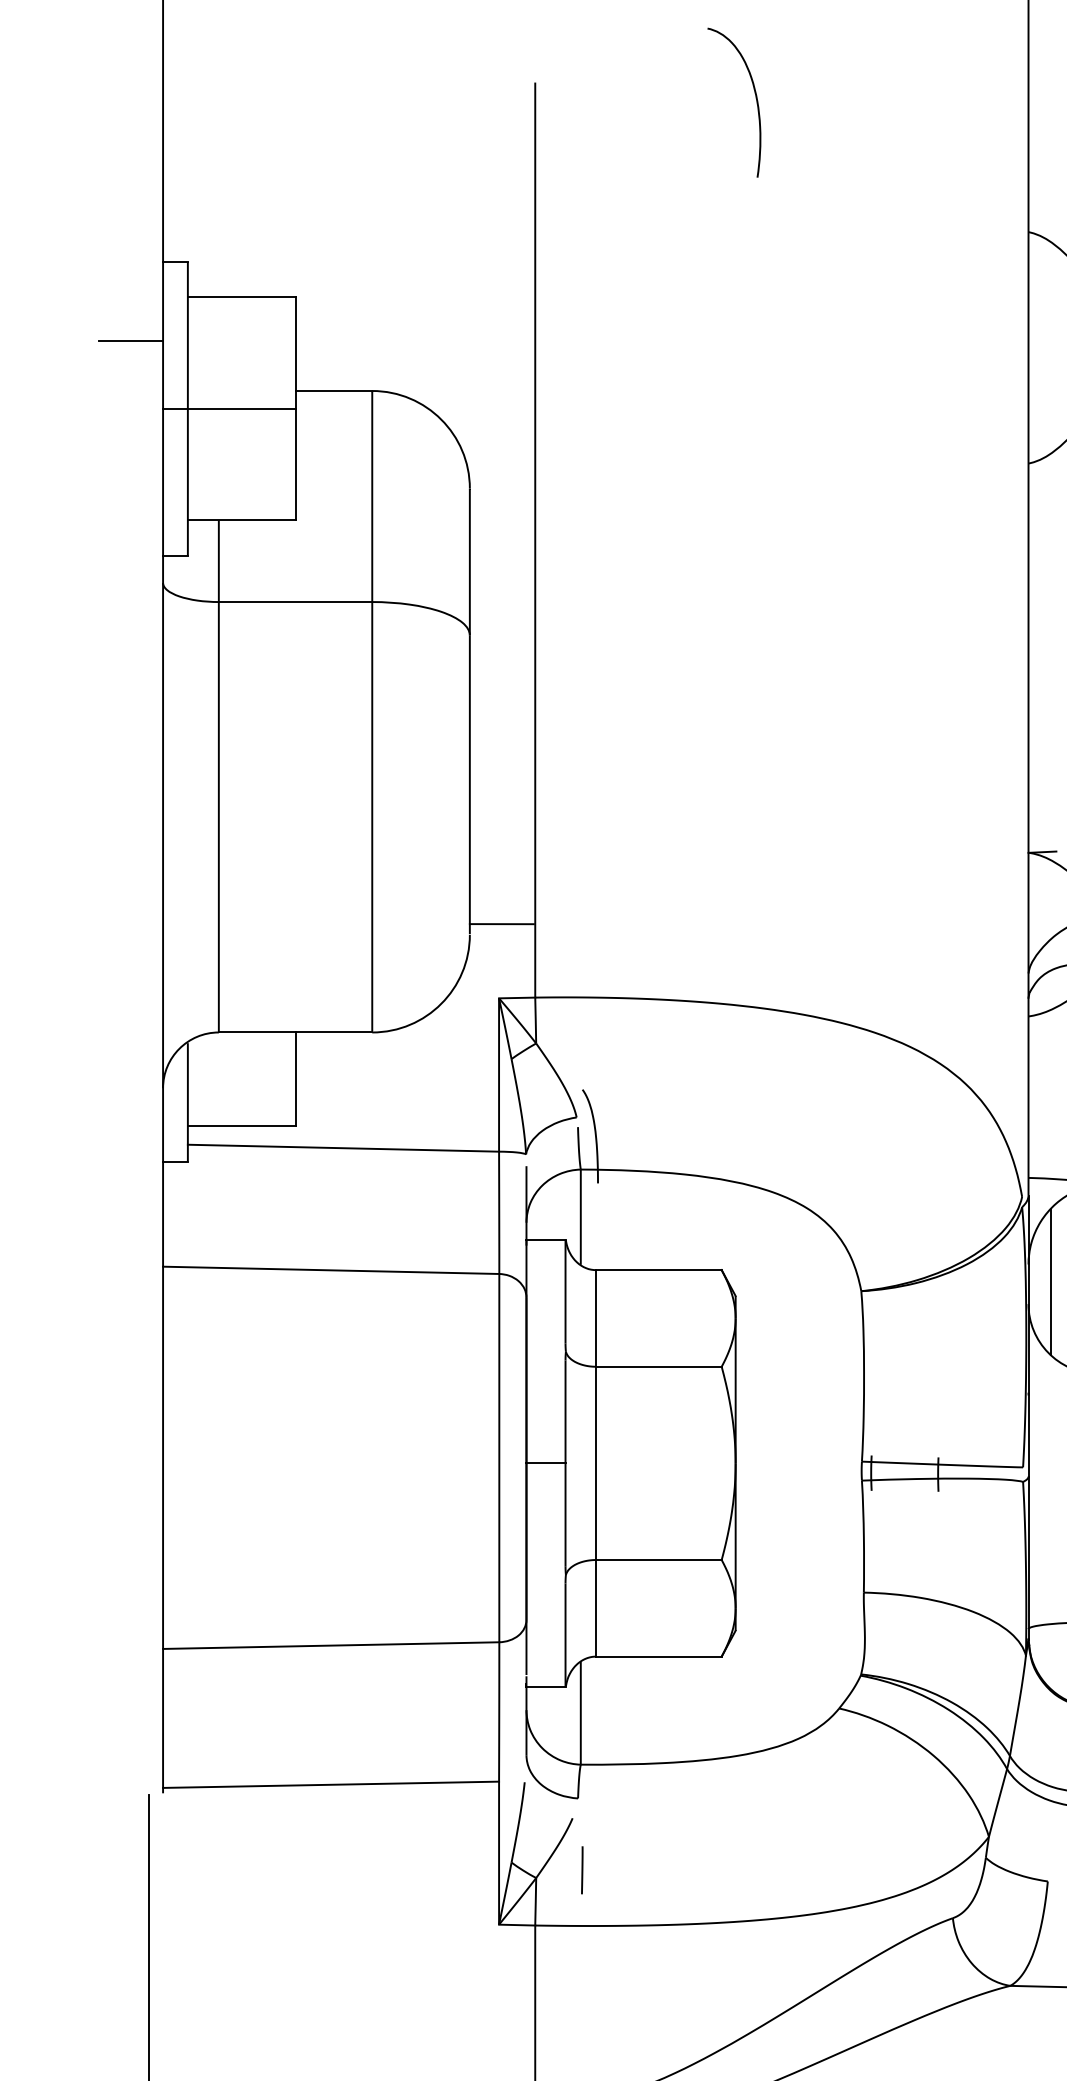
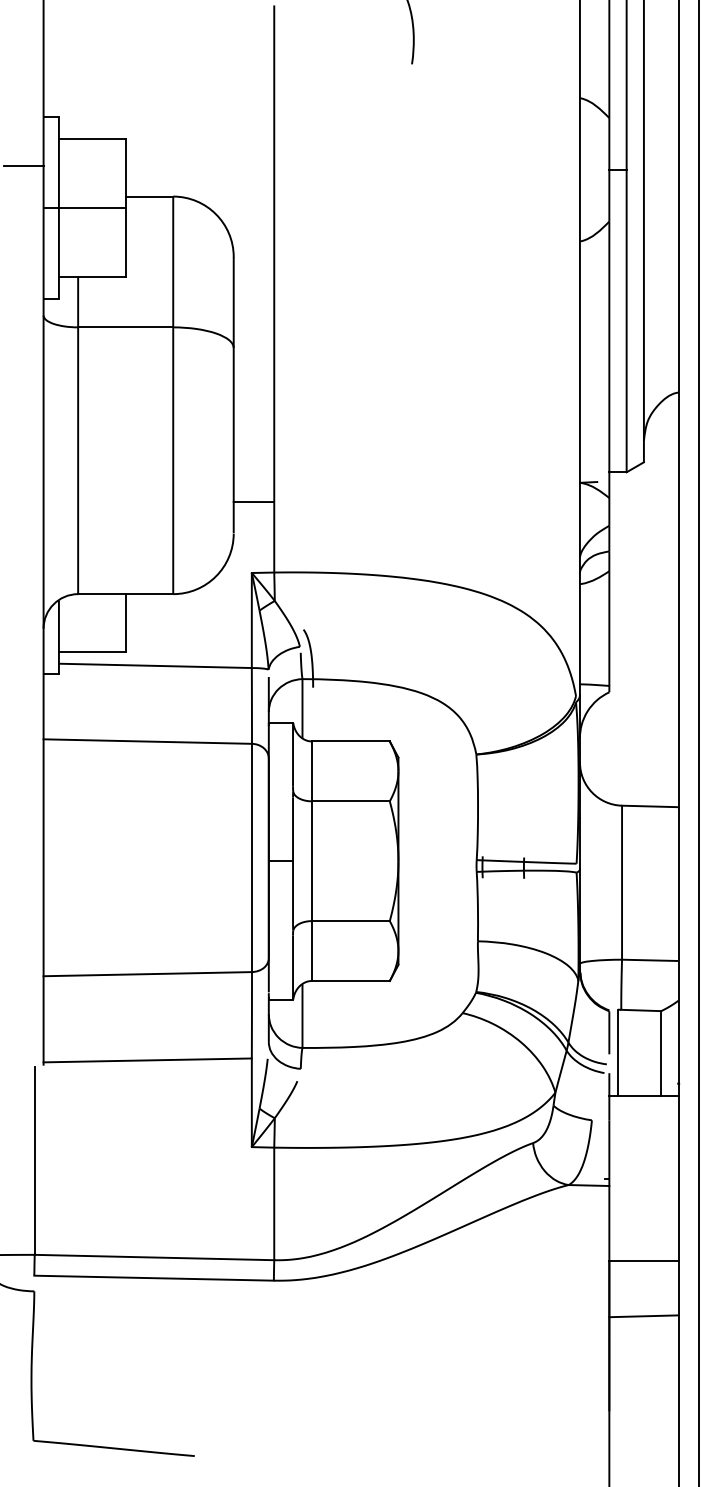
line: (501, 924) -> (253, 502), moved
line: (1050, 1283) -> (593, 749), removed
line: (582, 1870) -> (303, 1113), removed

